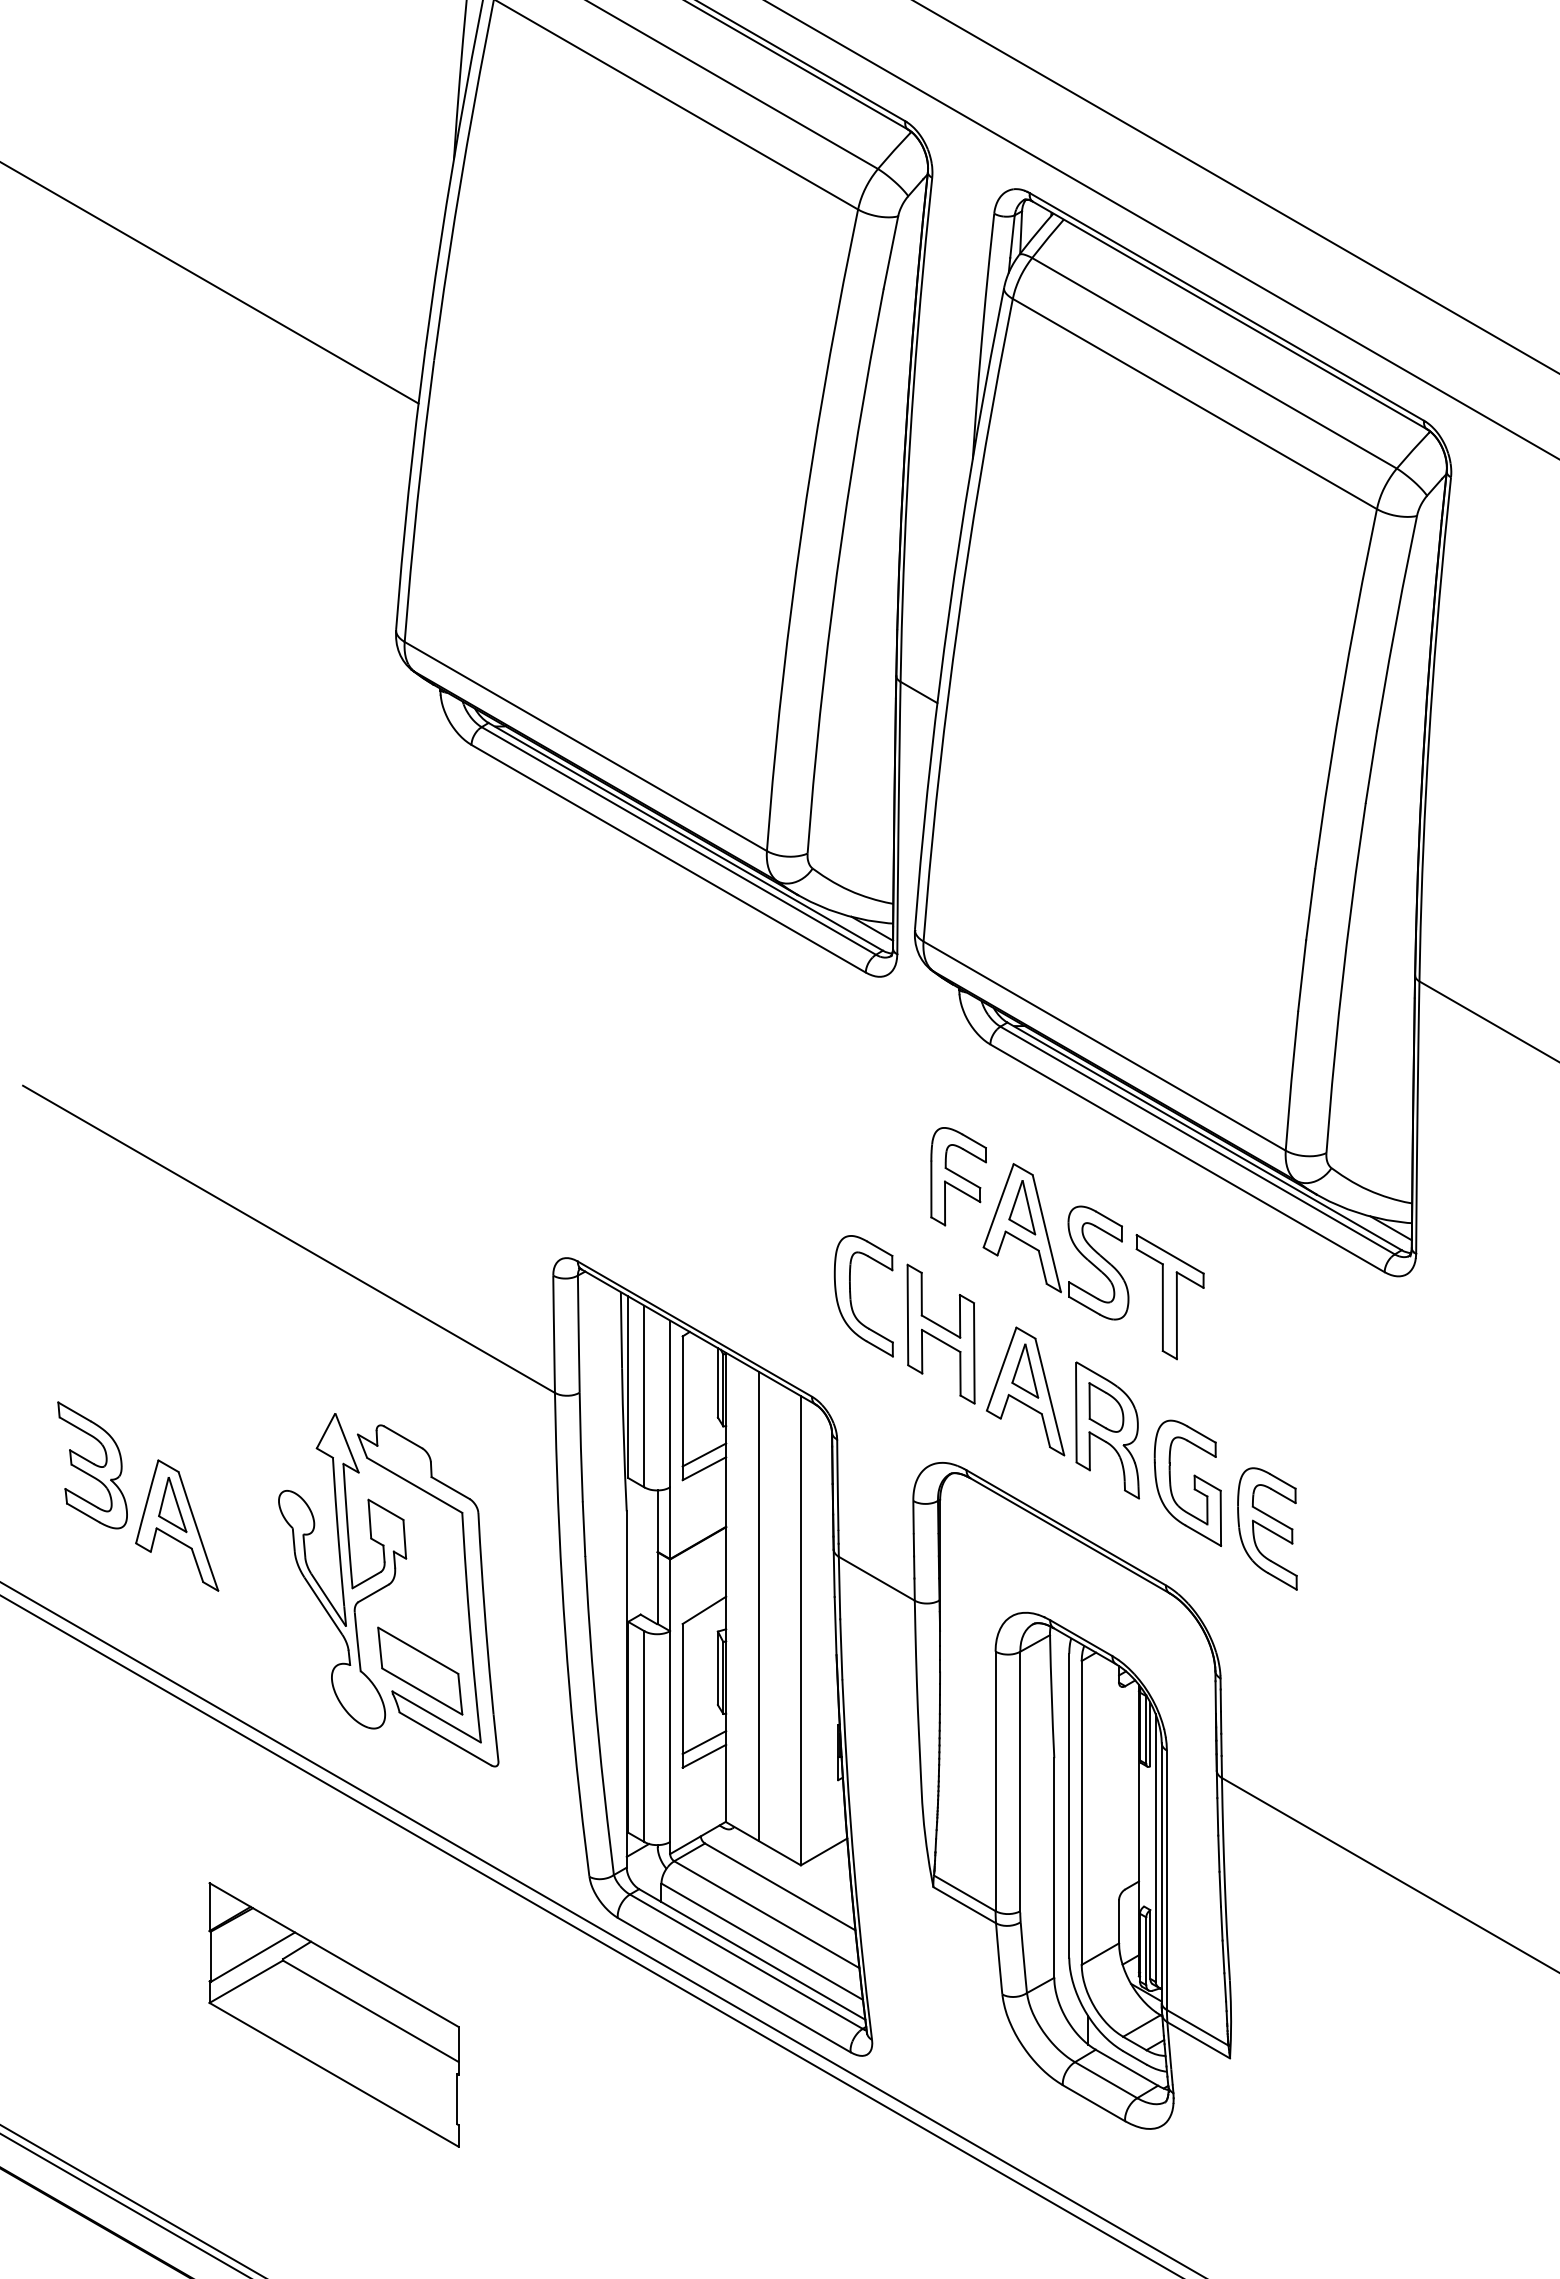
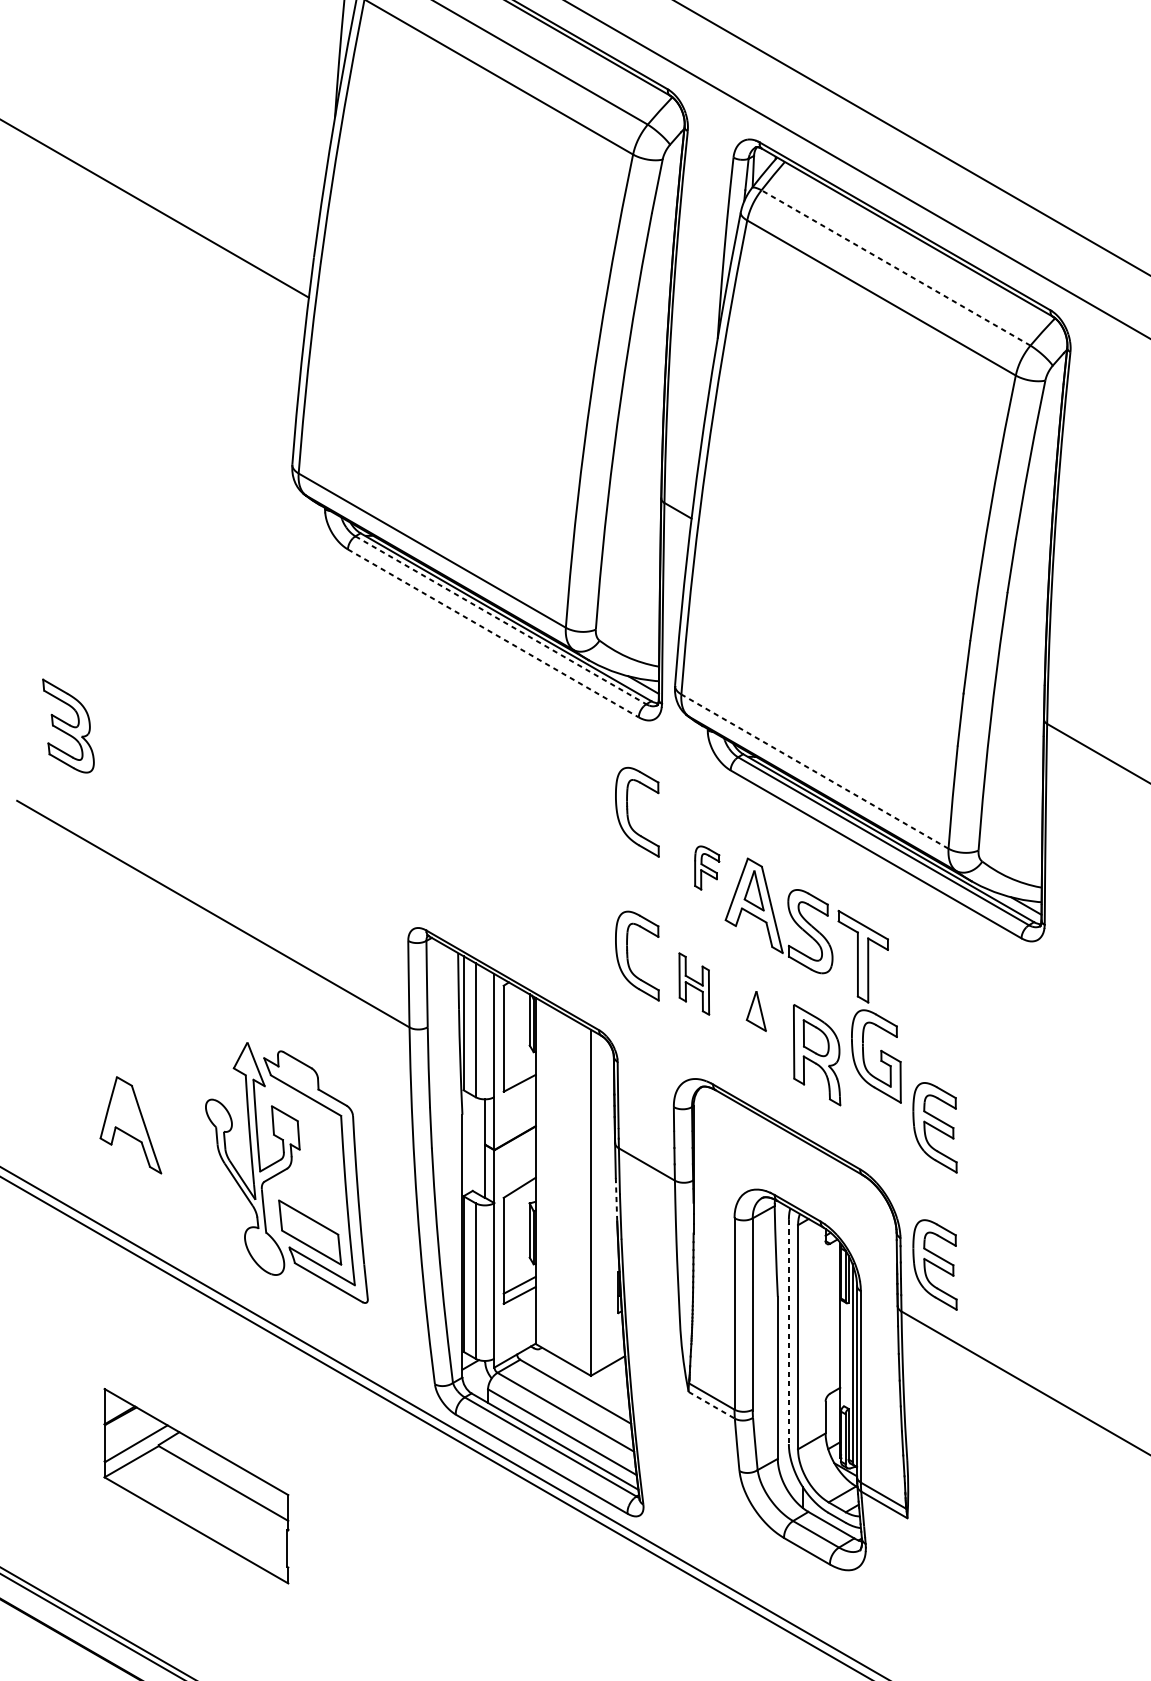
line: (1214, 363) -> (895, 268), solid -> dashed
line: (678, 840) -> (500, 619), solid -> dashed
line: (668, 858) -> (493, 633), solid -> dashed
line: (1104, 1045) -> (814, 771), solid -> dashed
part: (851, 1101) -> (628, 812), added
part: (958, 1176) -> (707, 867), size x0.6
part: (940, 1333) -> (693, 983), size x0.6
part: (1025, 1391) -> (756, 1026), removed
line: (704, 1454) -> (519, 1072), removed
part: (92, 1465) -> (68, 726), moved
part: (1187, 1482) -> (876, 1055), moved
part: (172, 1505) -> (127, 1110), removed
line: (759, 1606) -> (560, 1184), removed
line: (835, 1625) -> (616, 1198), solid -> dashed
part: (1267, 1714) -> (935, 1264), added
line: (1069, 1805) -> (789, 1331), solid -> dashed
line: (965, 1905) -> (712, 1405), solid -> dashed
part: (333, 2014) -> (196, 1485), moved

